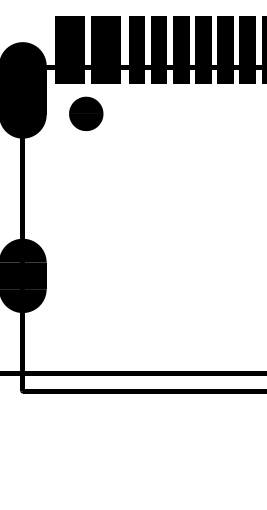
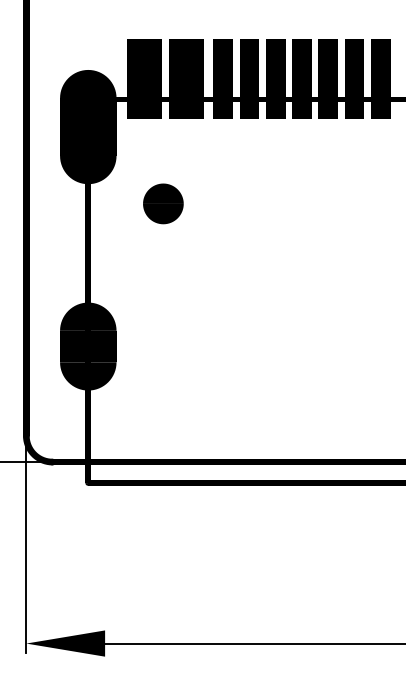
part: (86, 113) -> (163, 203), moved

